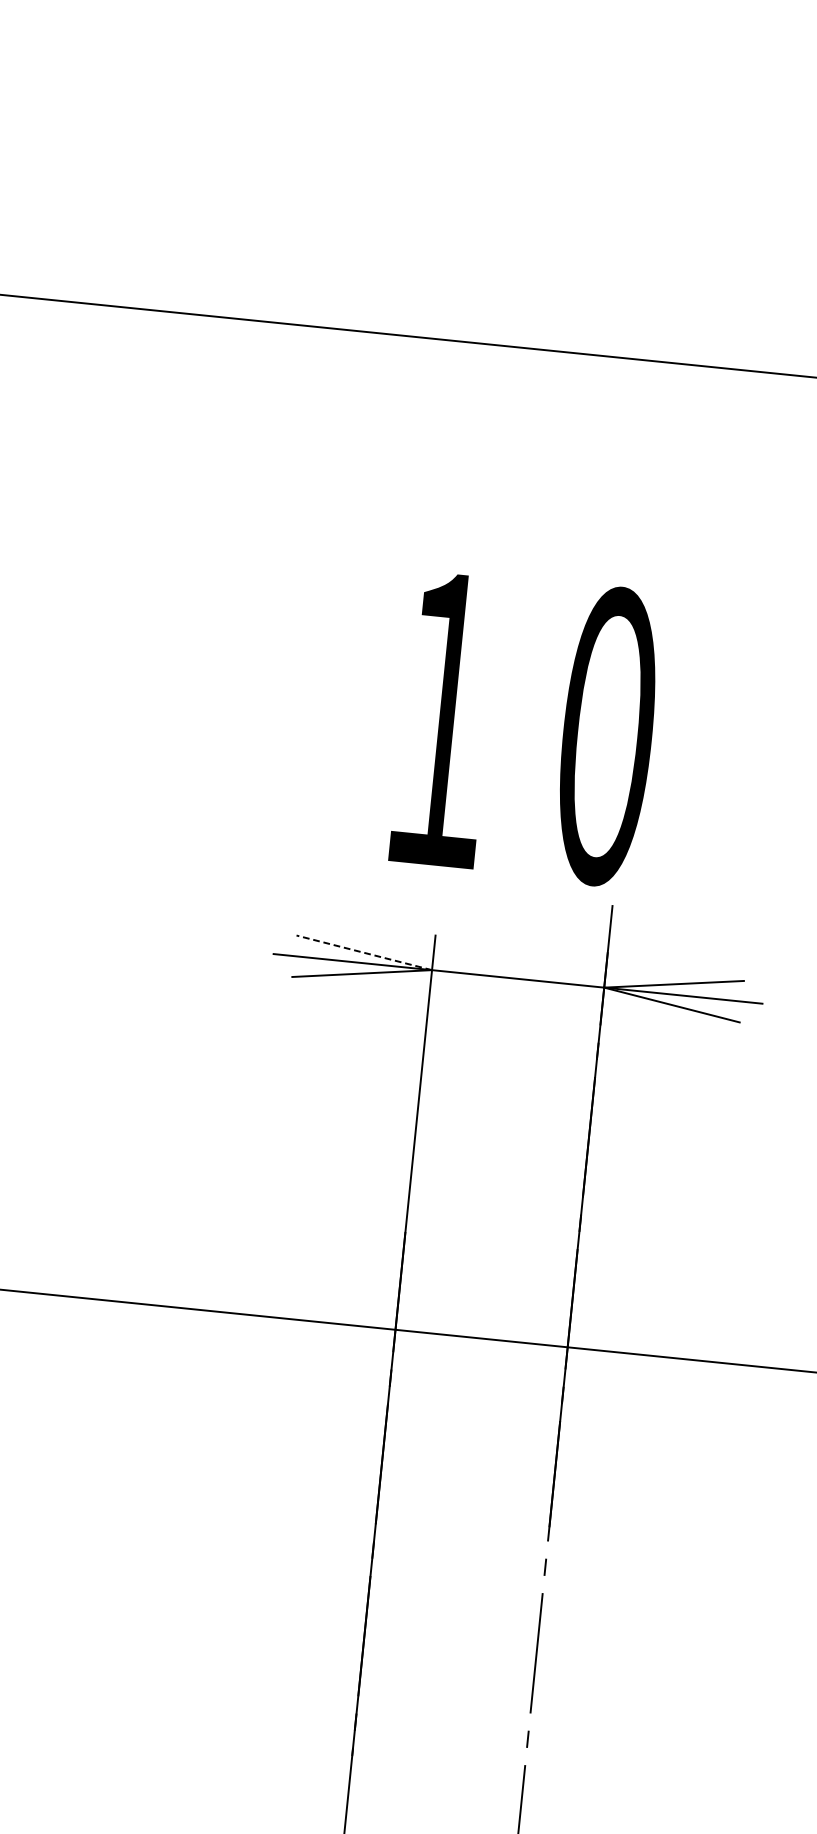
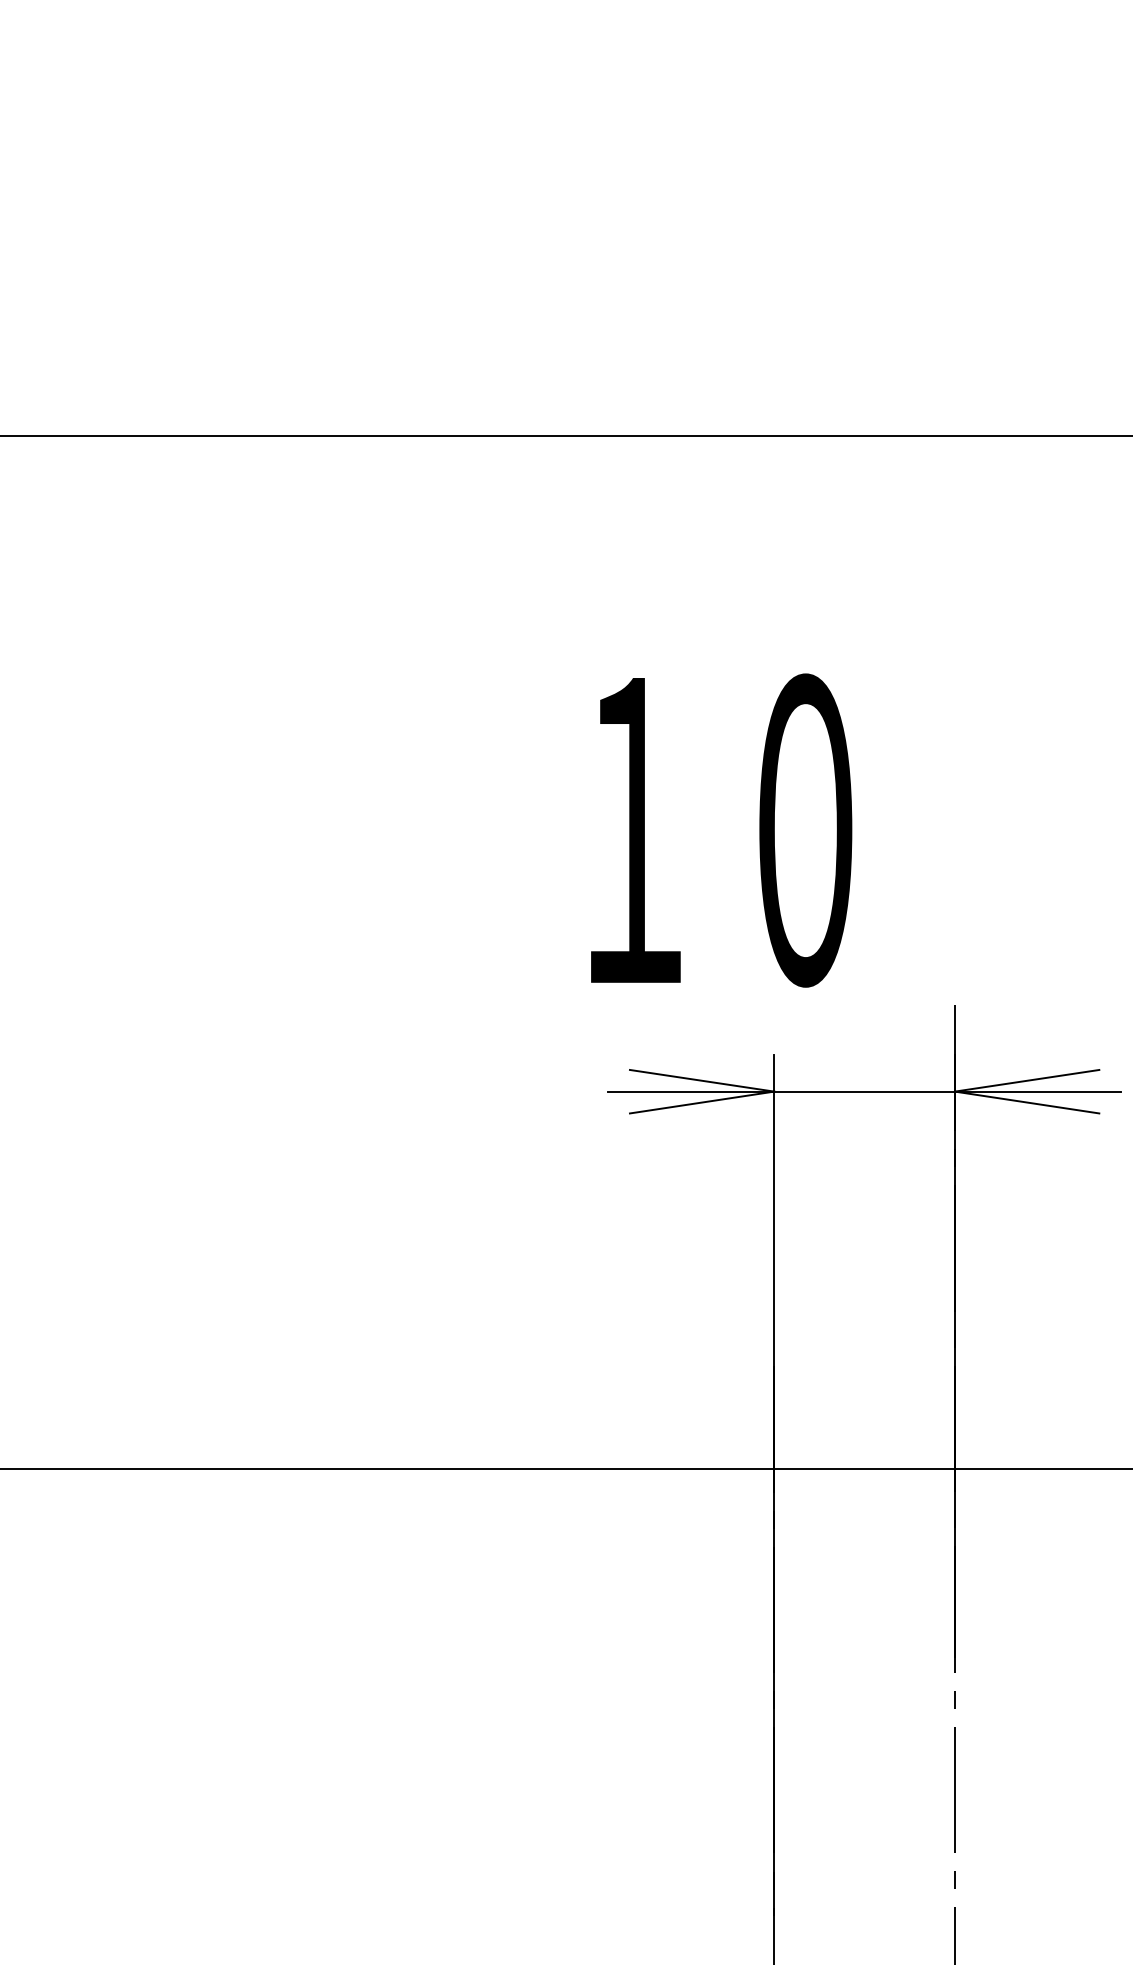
text: (527, 728) -> (721, 830), moved
line: (364, 952) -> (702, 1080), dashed -> solid

